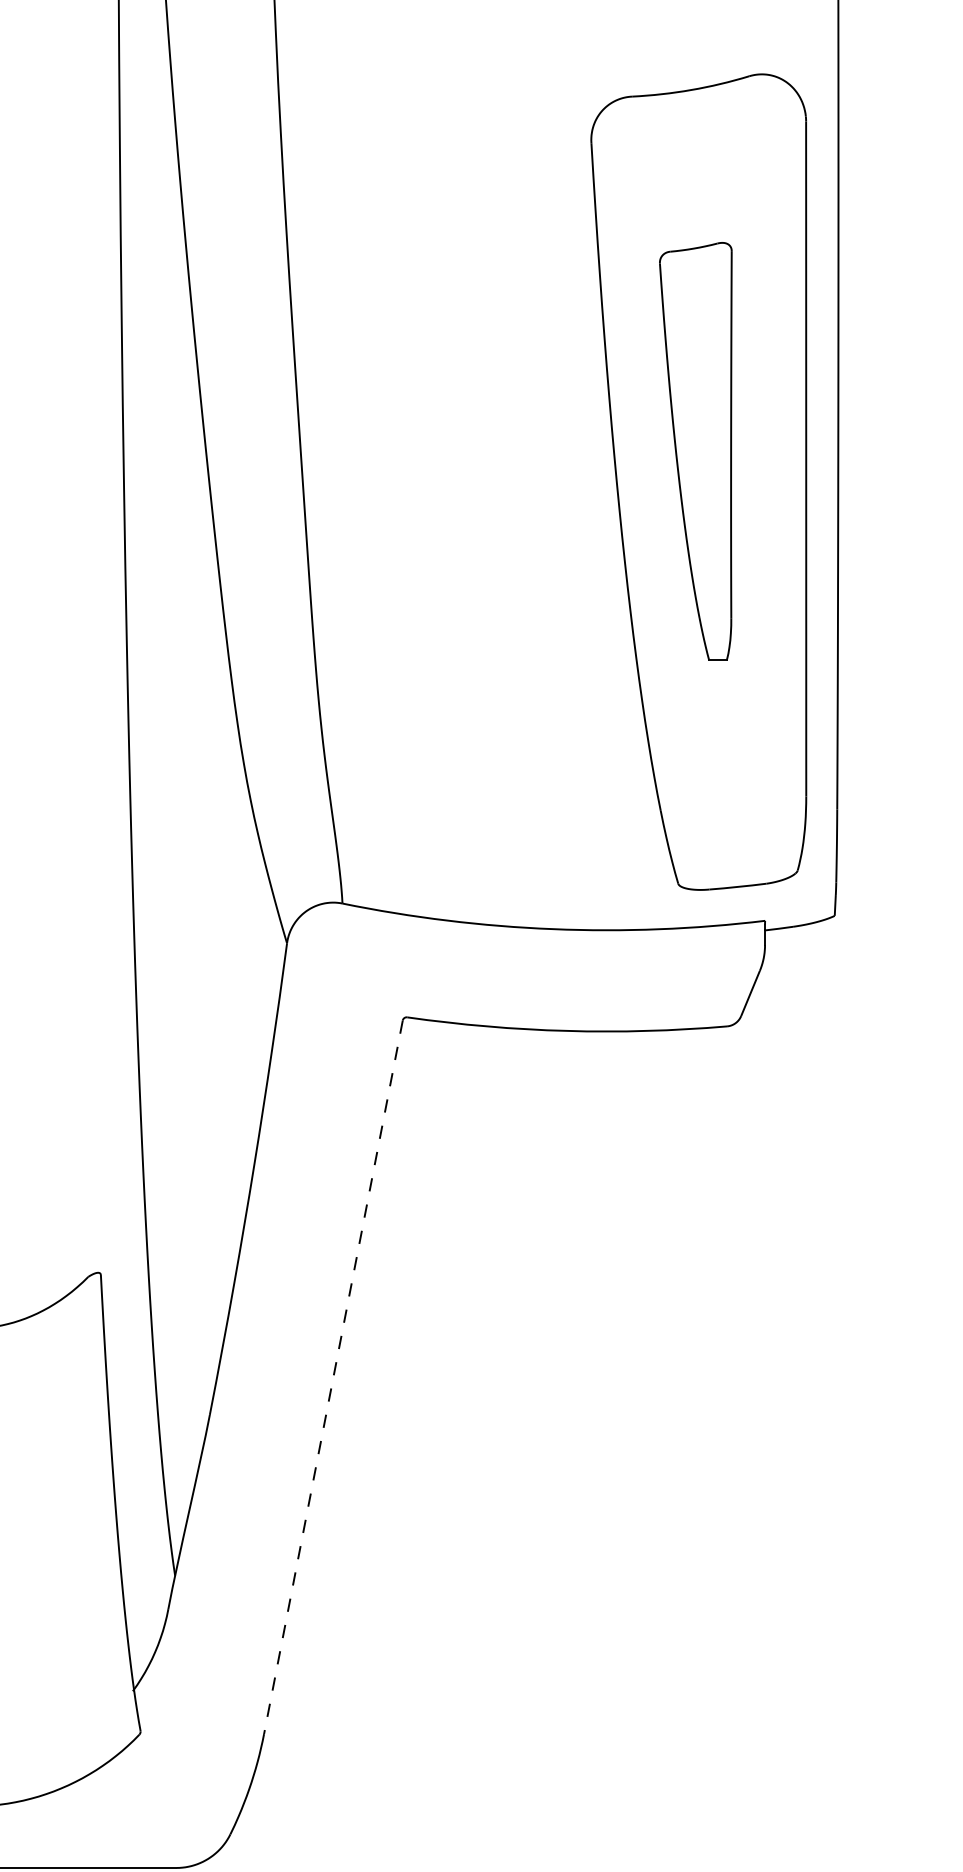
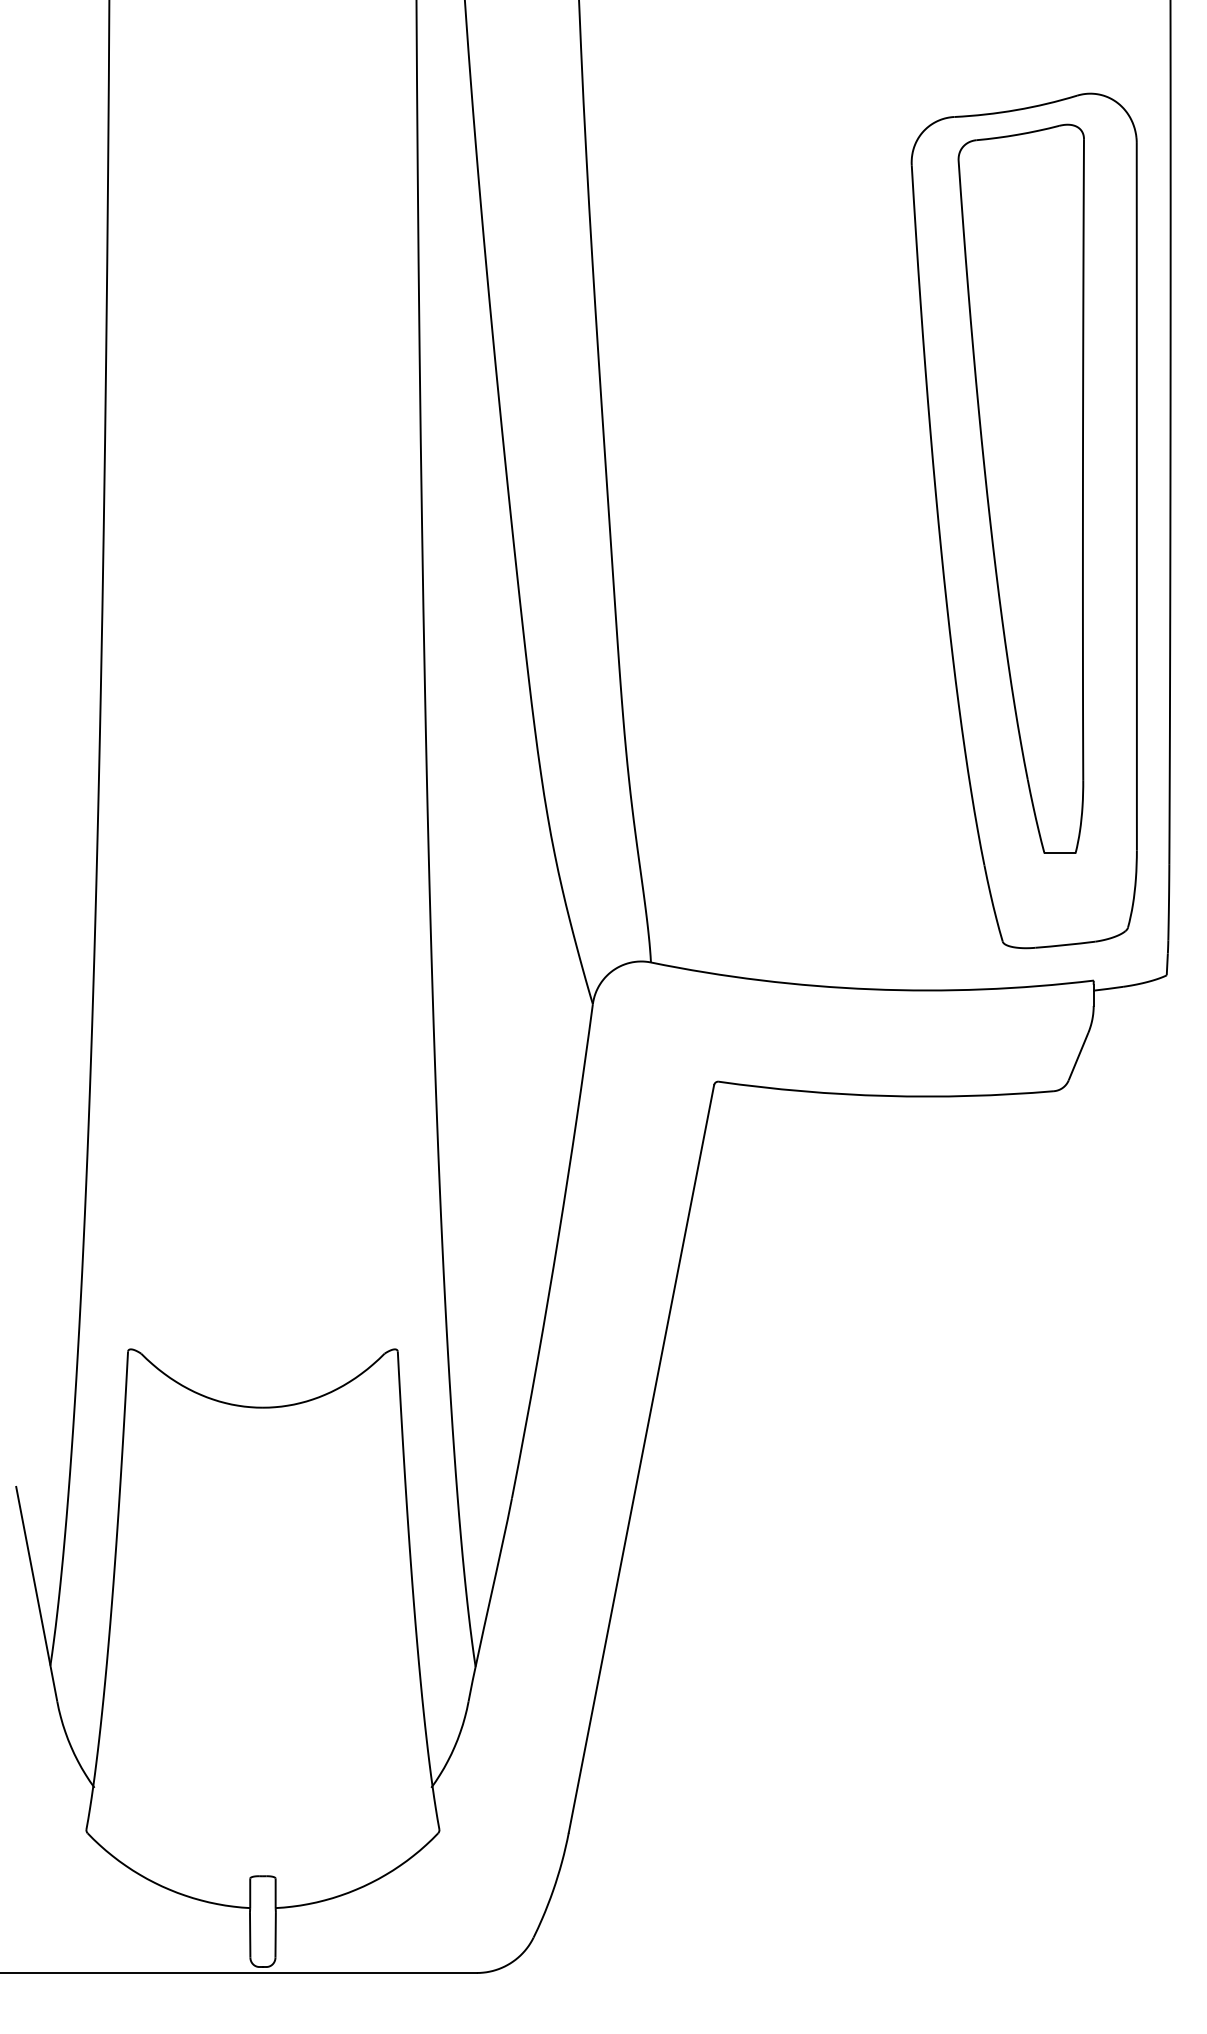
part: (695, 451) -> (1020, 488), size x1.67
line: (333, 1376) -> (641, 1458), dashed -> solid

